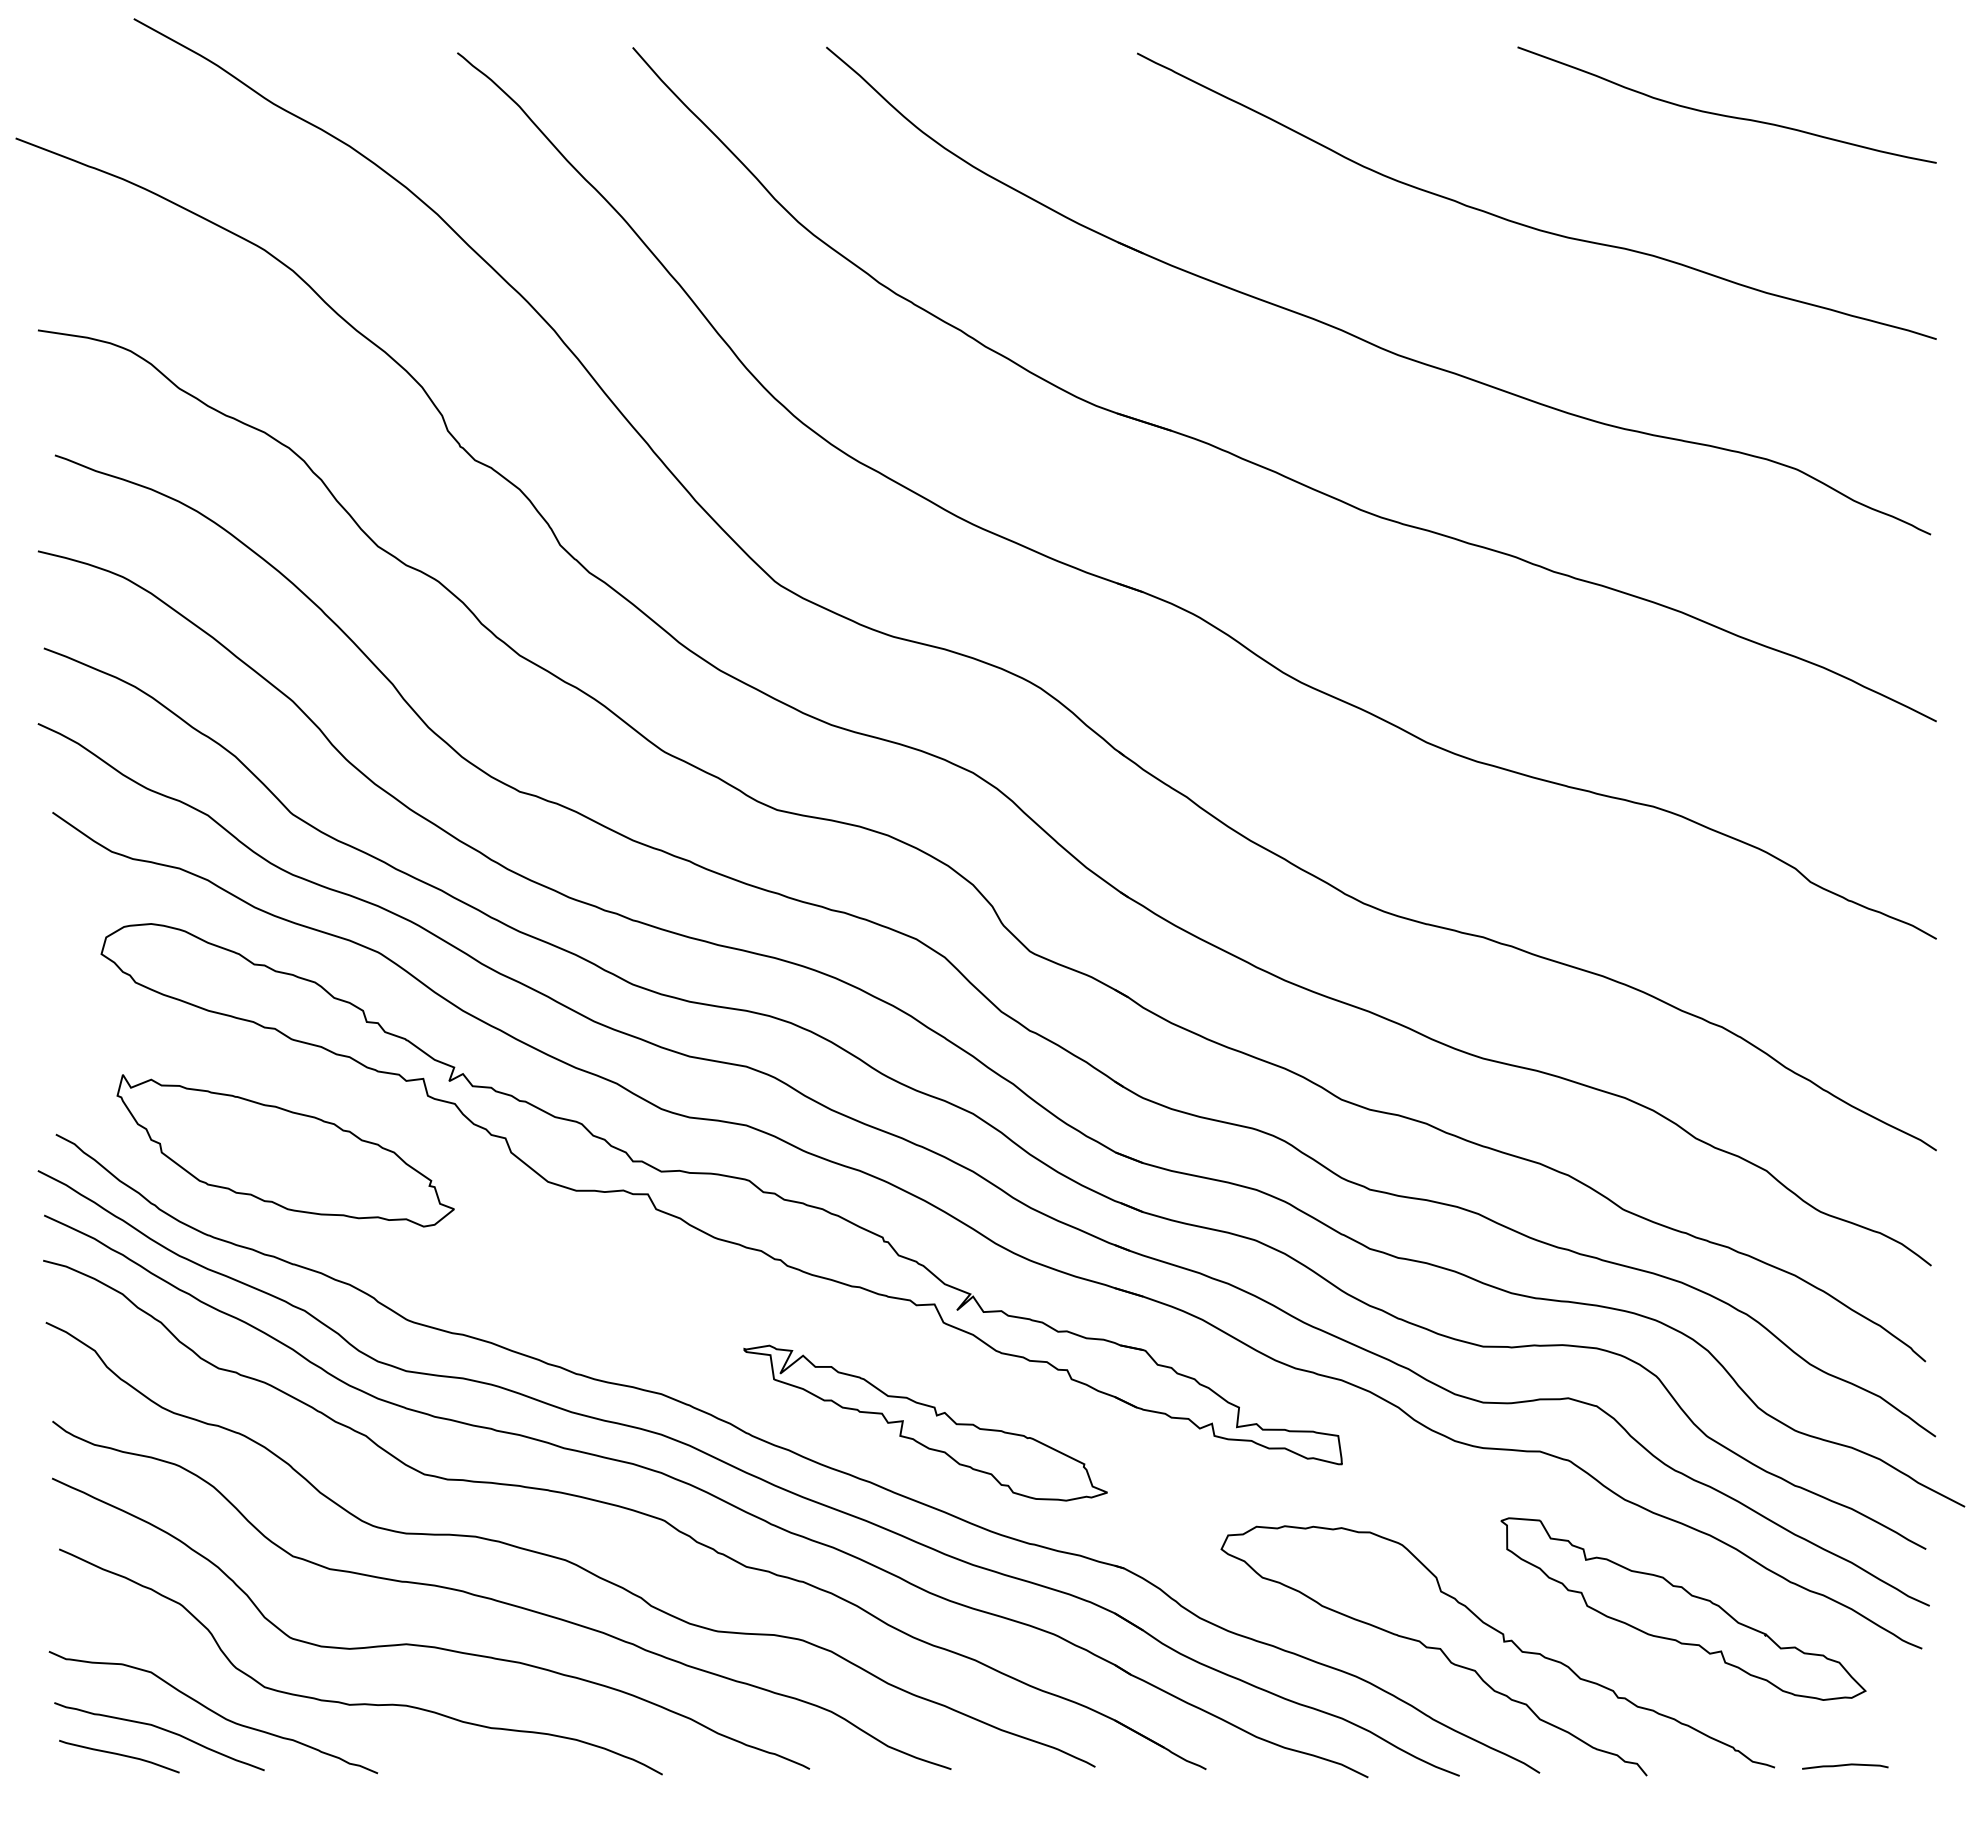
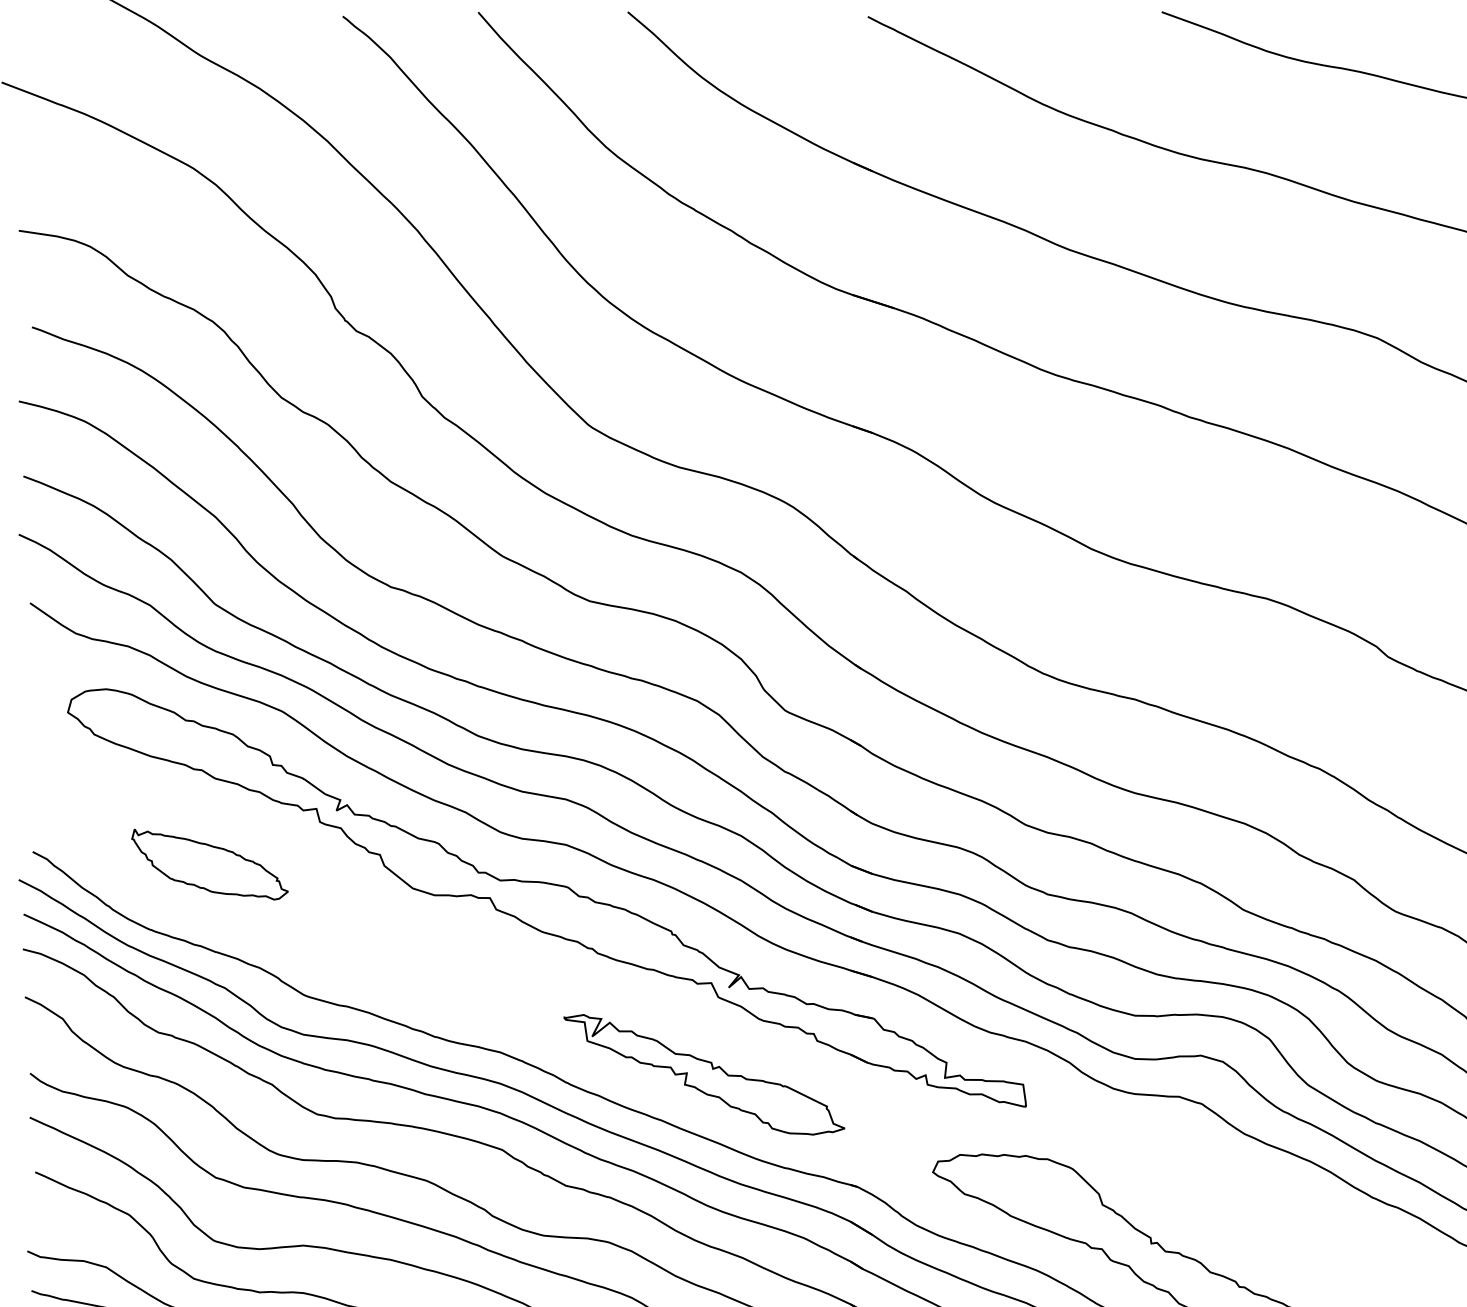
part: (285, 1150) -> (210, 864), size x0.6
part: (1683, 1608) -> (1289, 1217), removed

